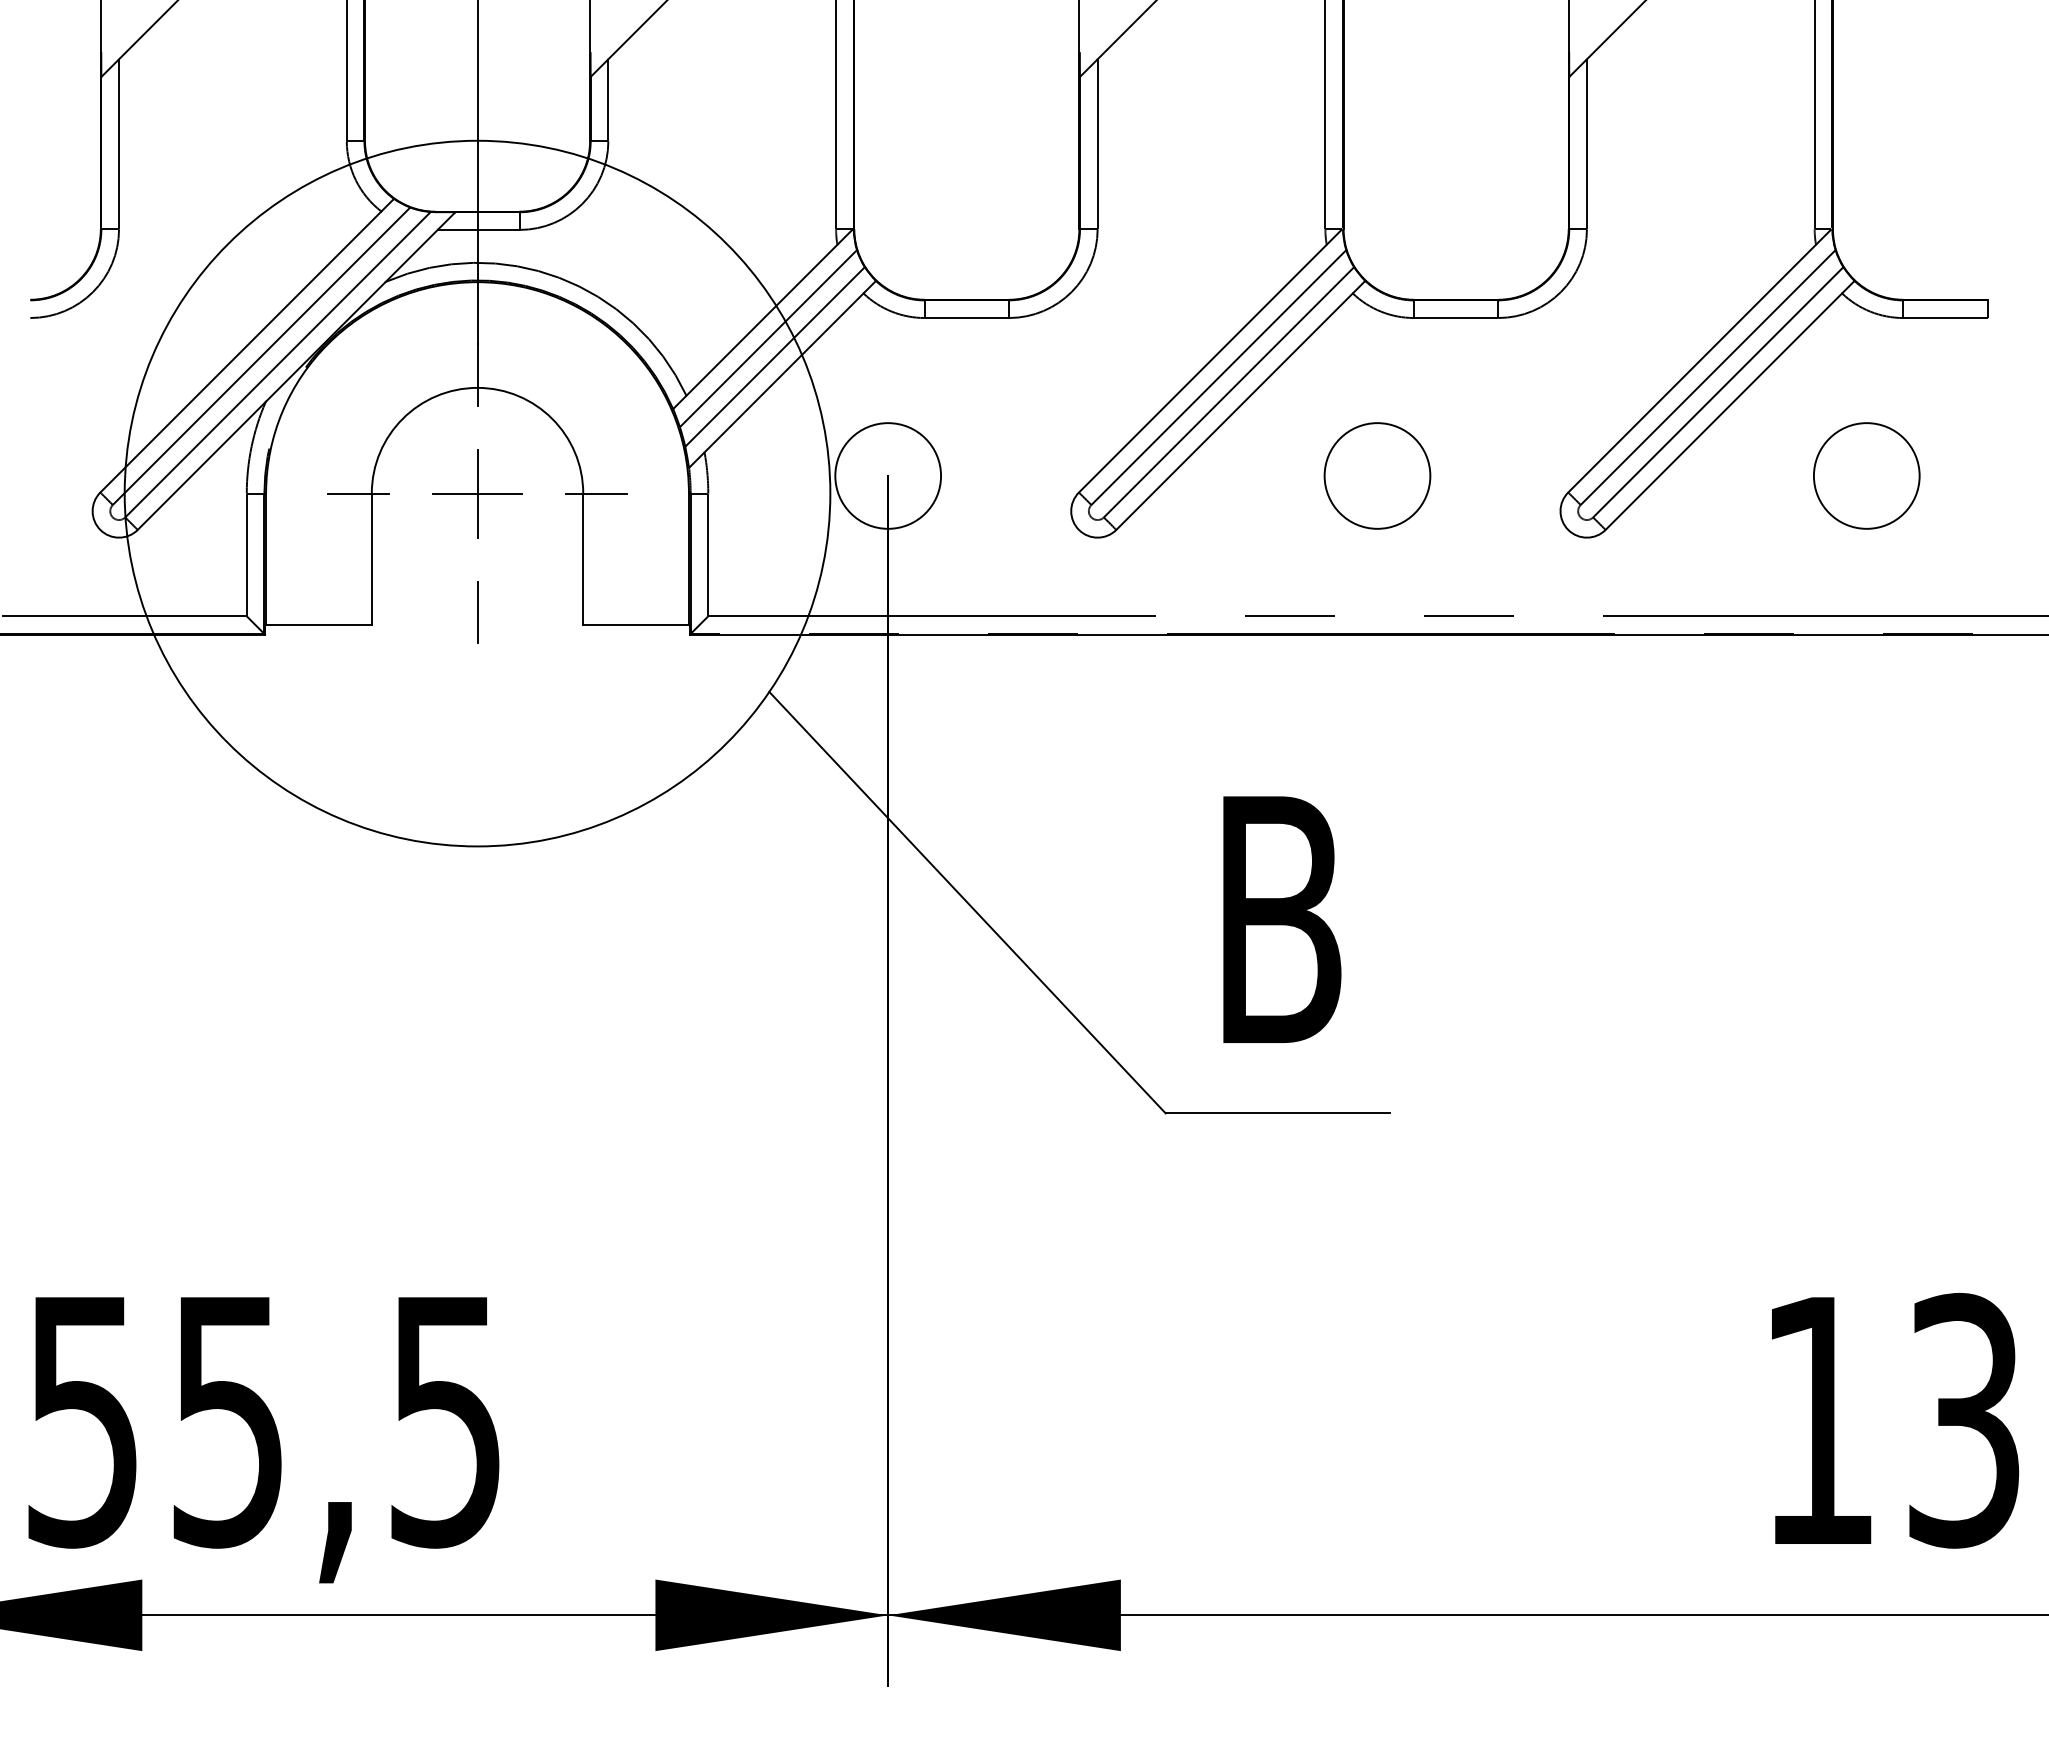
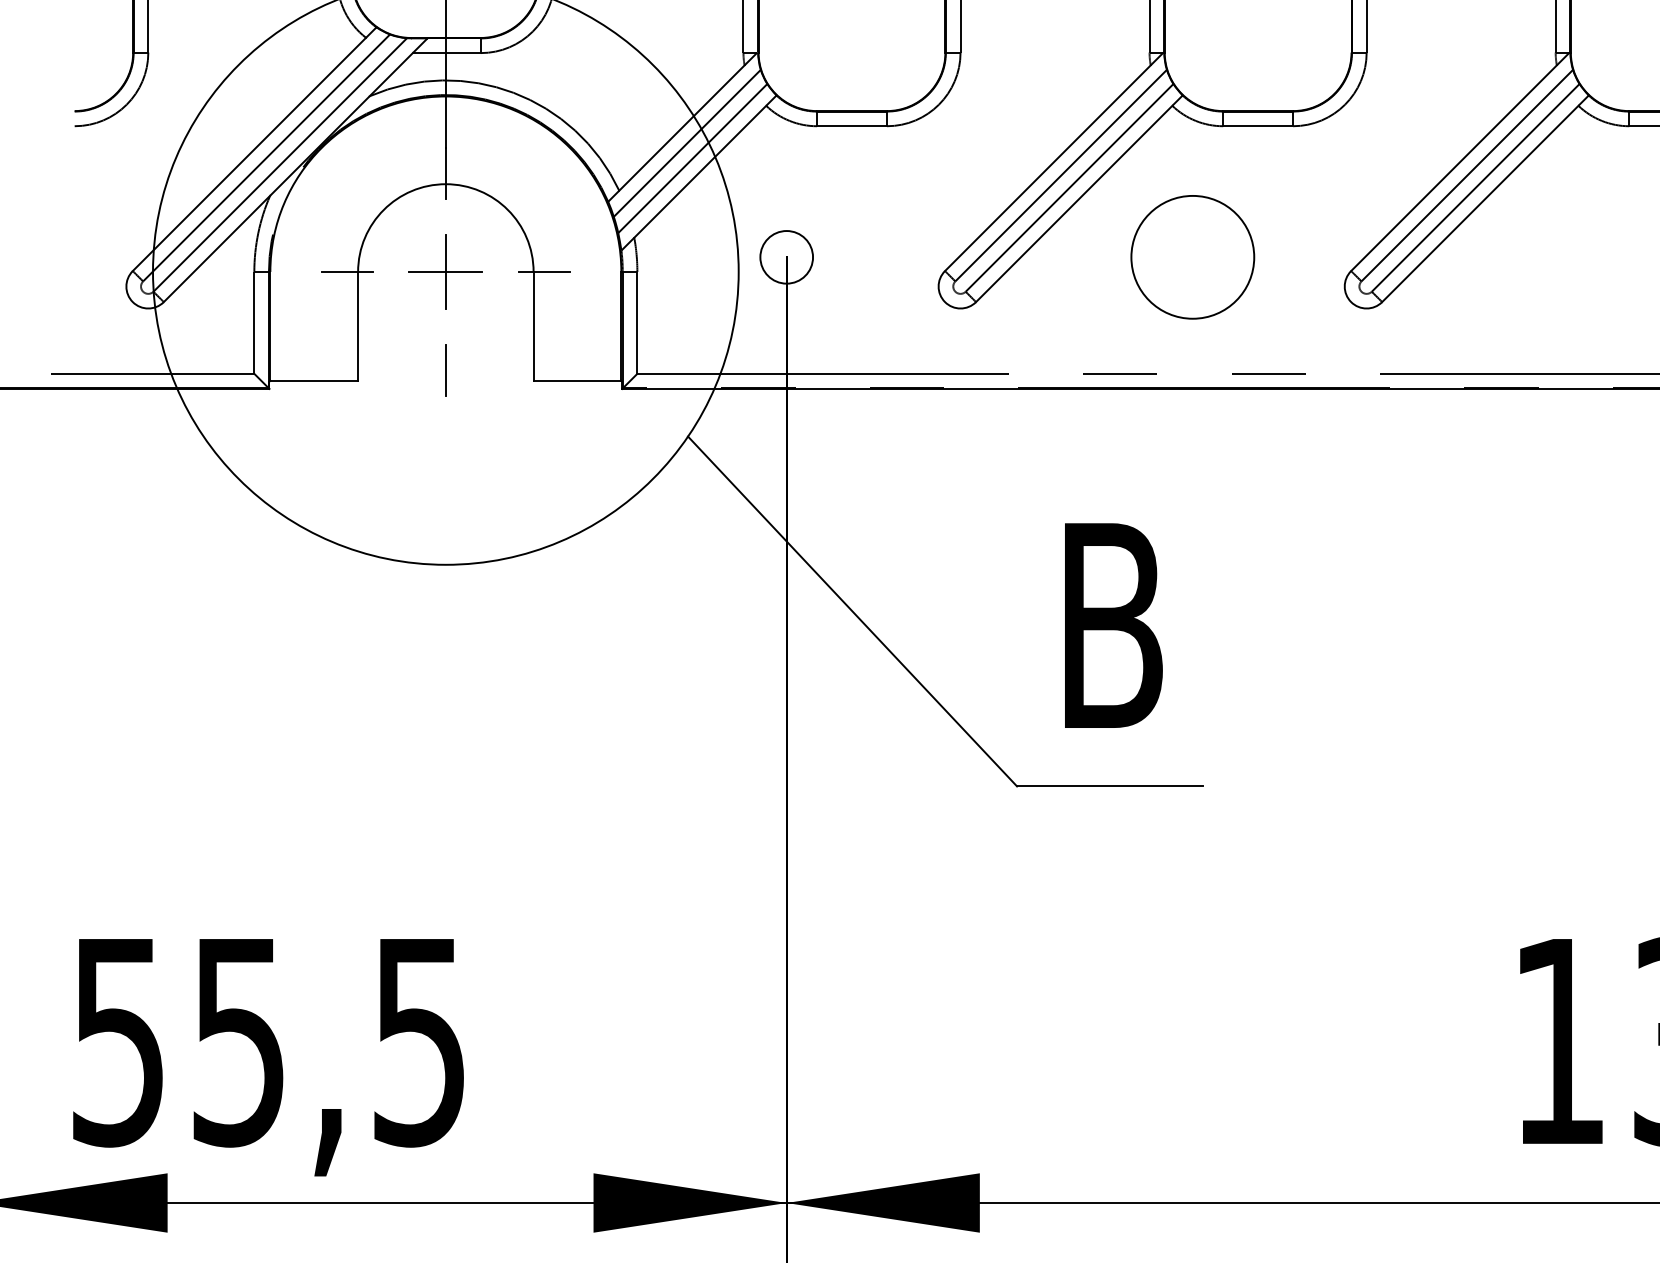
circle: (888, 475) -> (786, 256), size x0.6
circle: (1377, 475) -> (1192, 256), size x1.4
circle: (1866, 475) -> (1598, 256), removed

